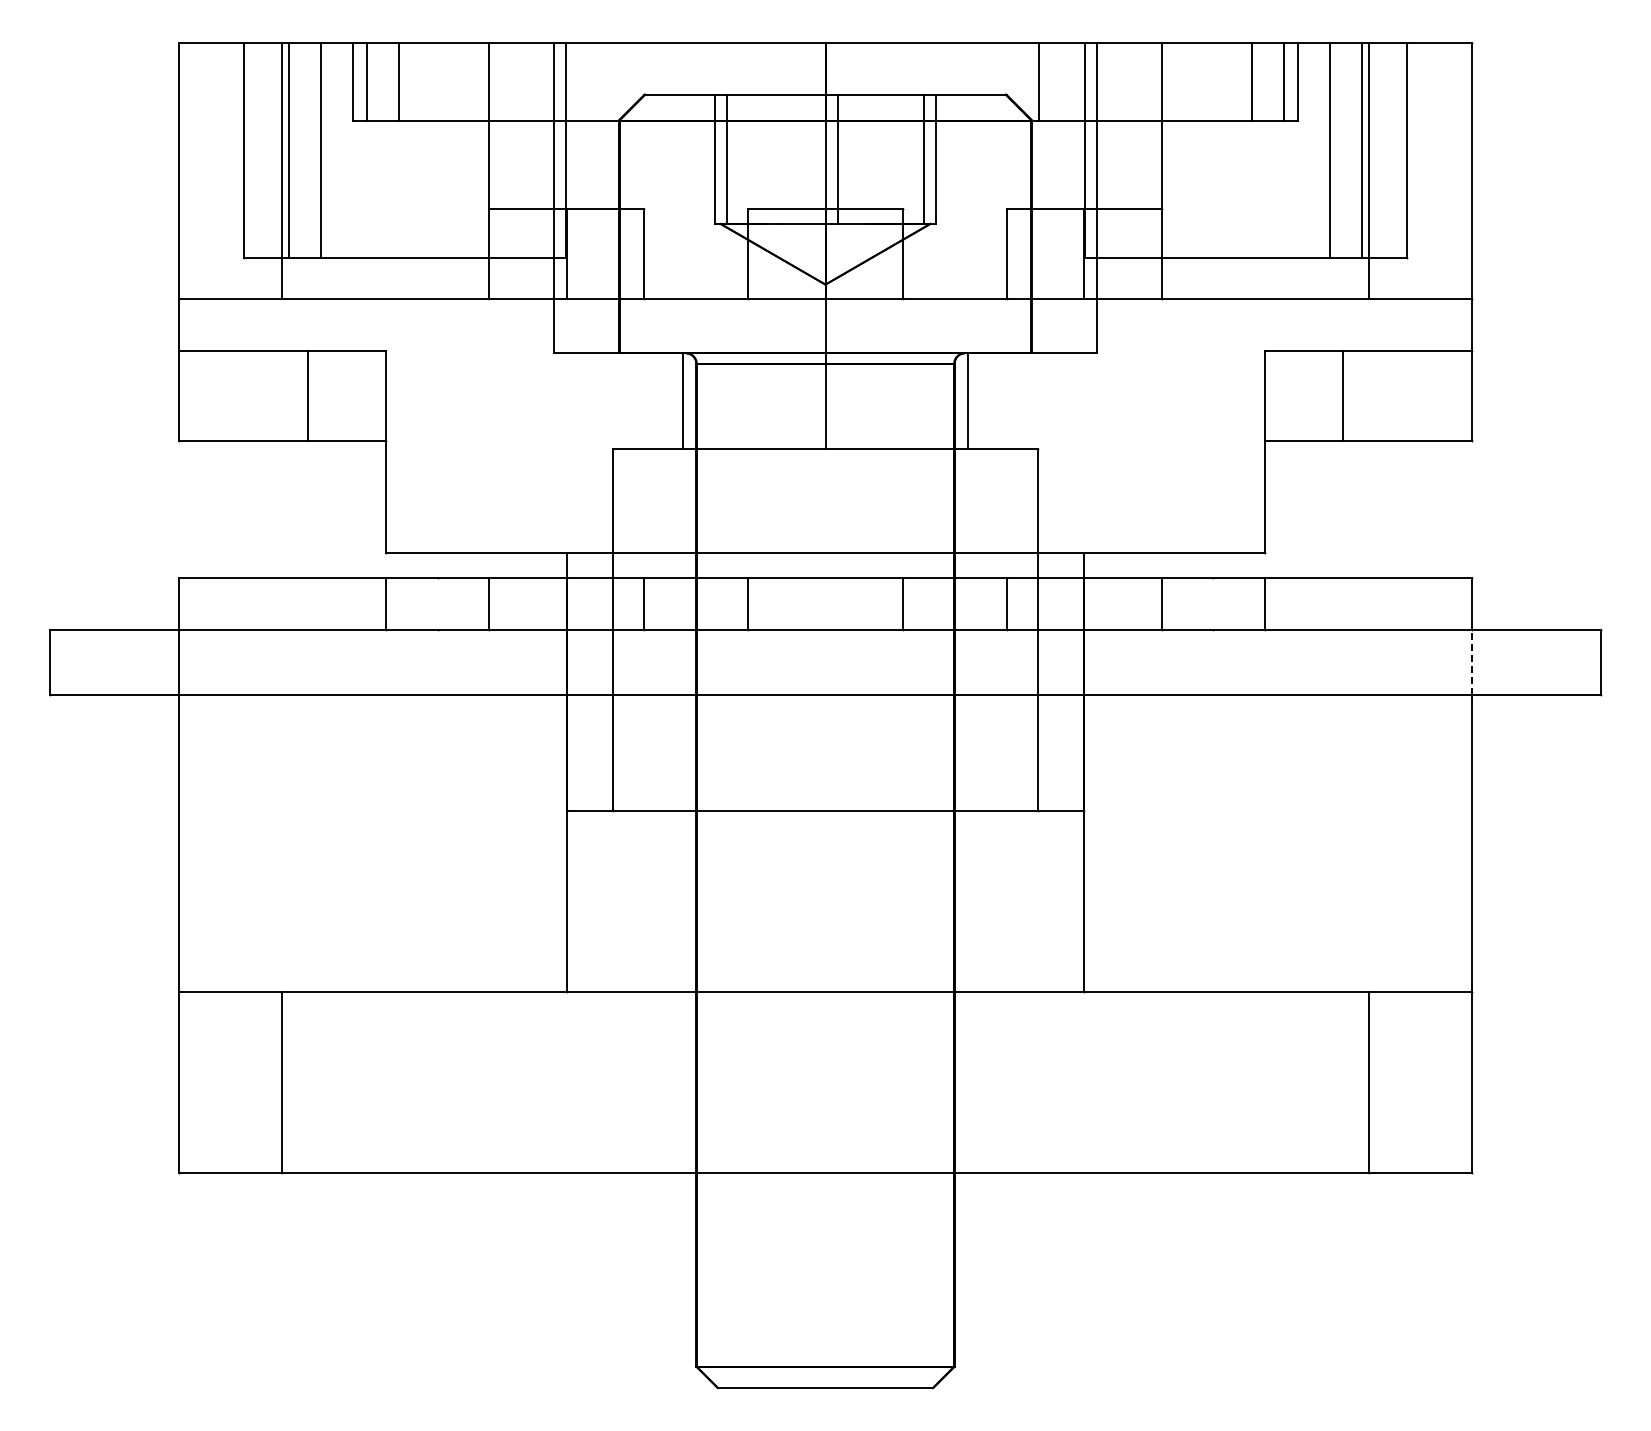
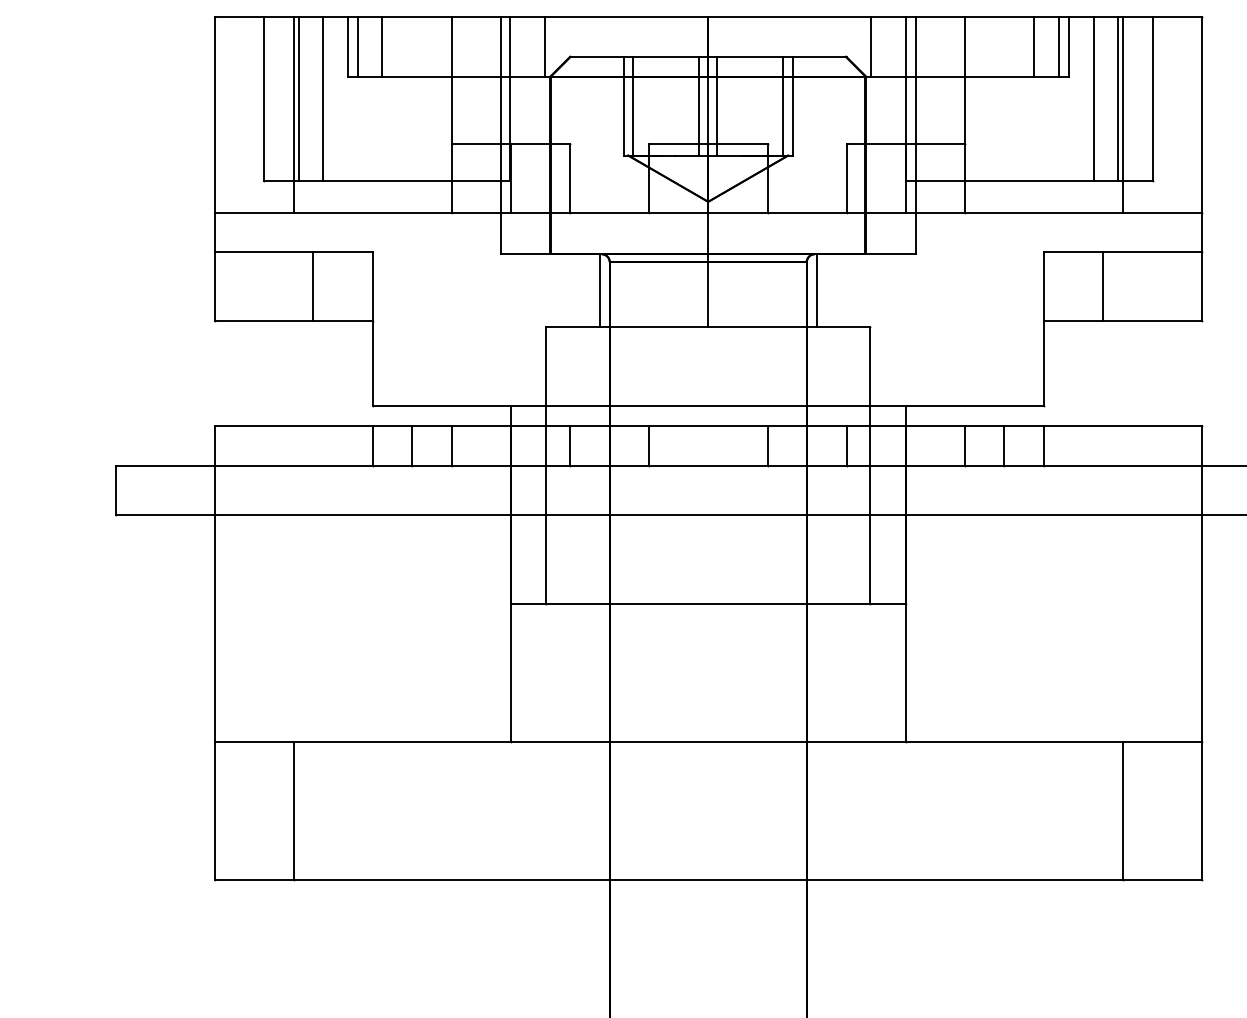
line: (611, 81) -> (544, 46), added
line: (813, 159) -> (699, 106), added
line: (437, 604) -> (412, 446), added
line: (1213, 604) -> (1004, 446), added
line: (1472, 661) -> (1202, 489), dashed -> solid

